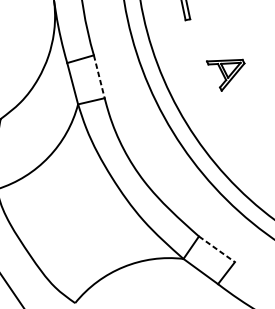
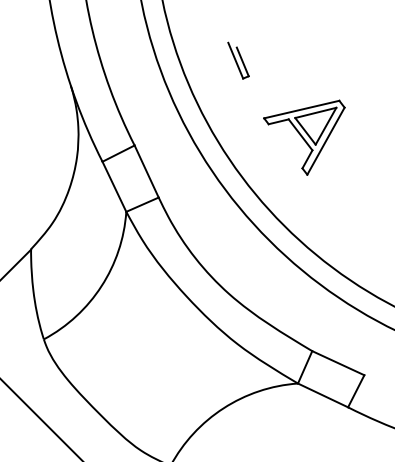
part: (223, 73) -> (304, 137), size x1.67
line: (99, 76) -> (146, 171), dashed -> solid
line: (217, 249) -> (338, 363), dashed -> solid

